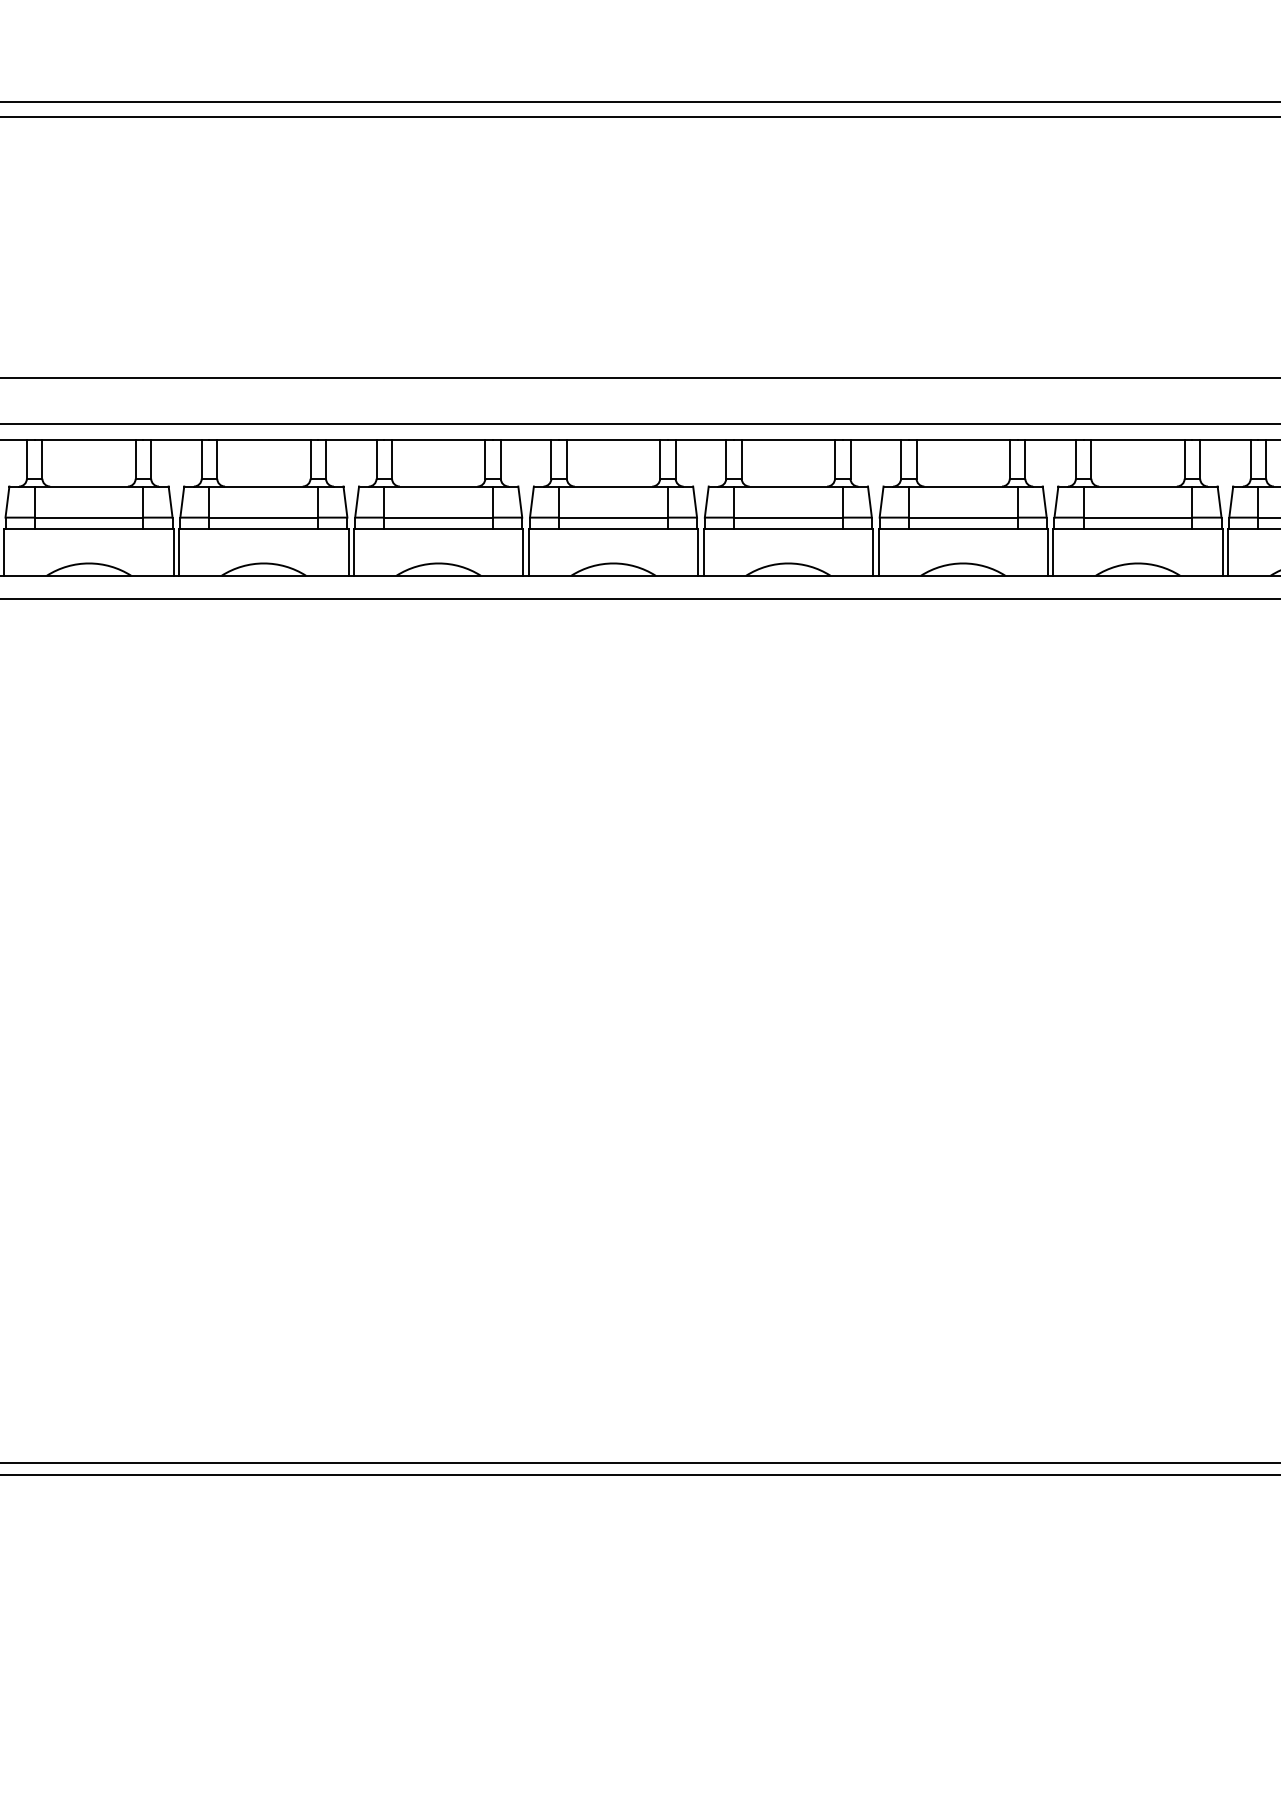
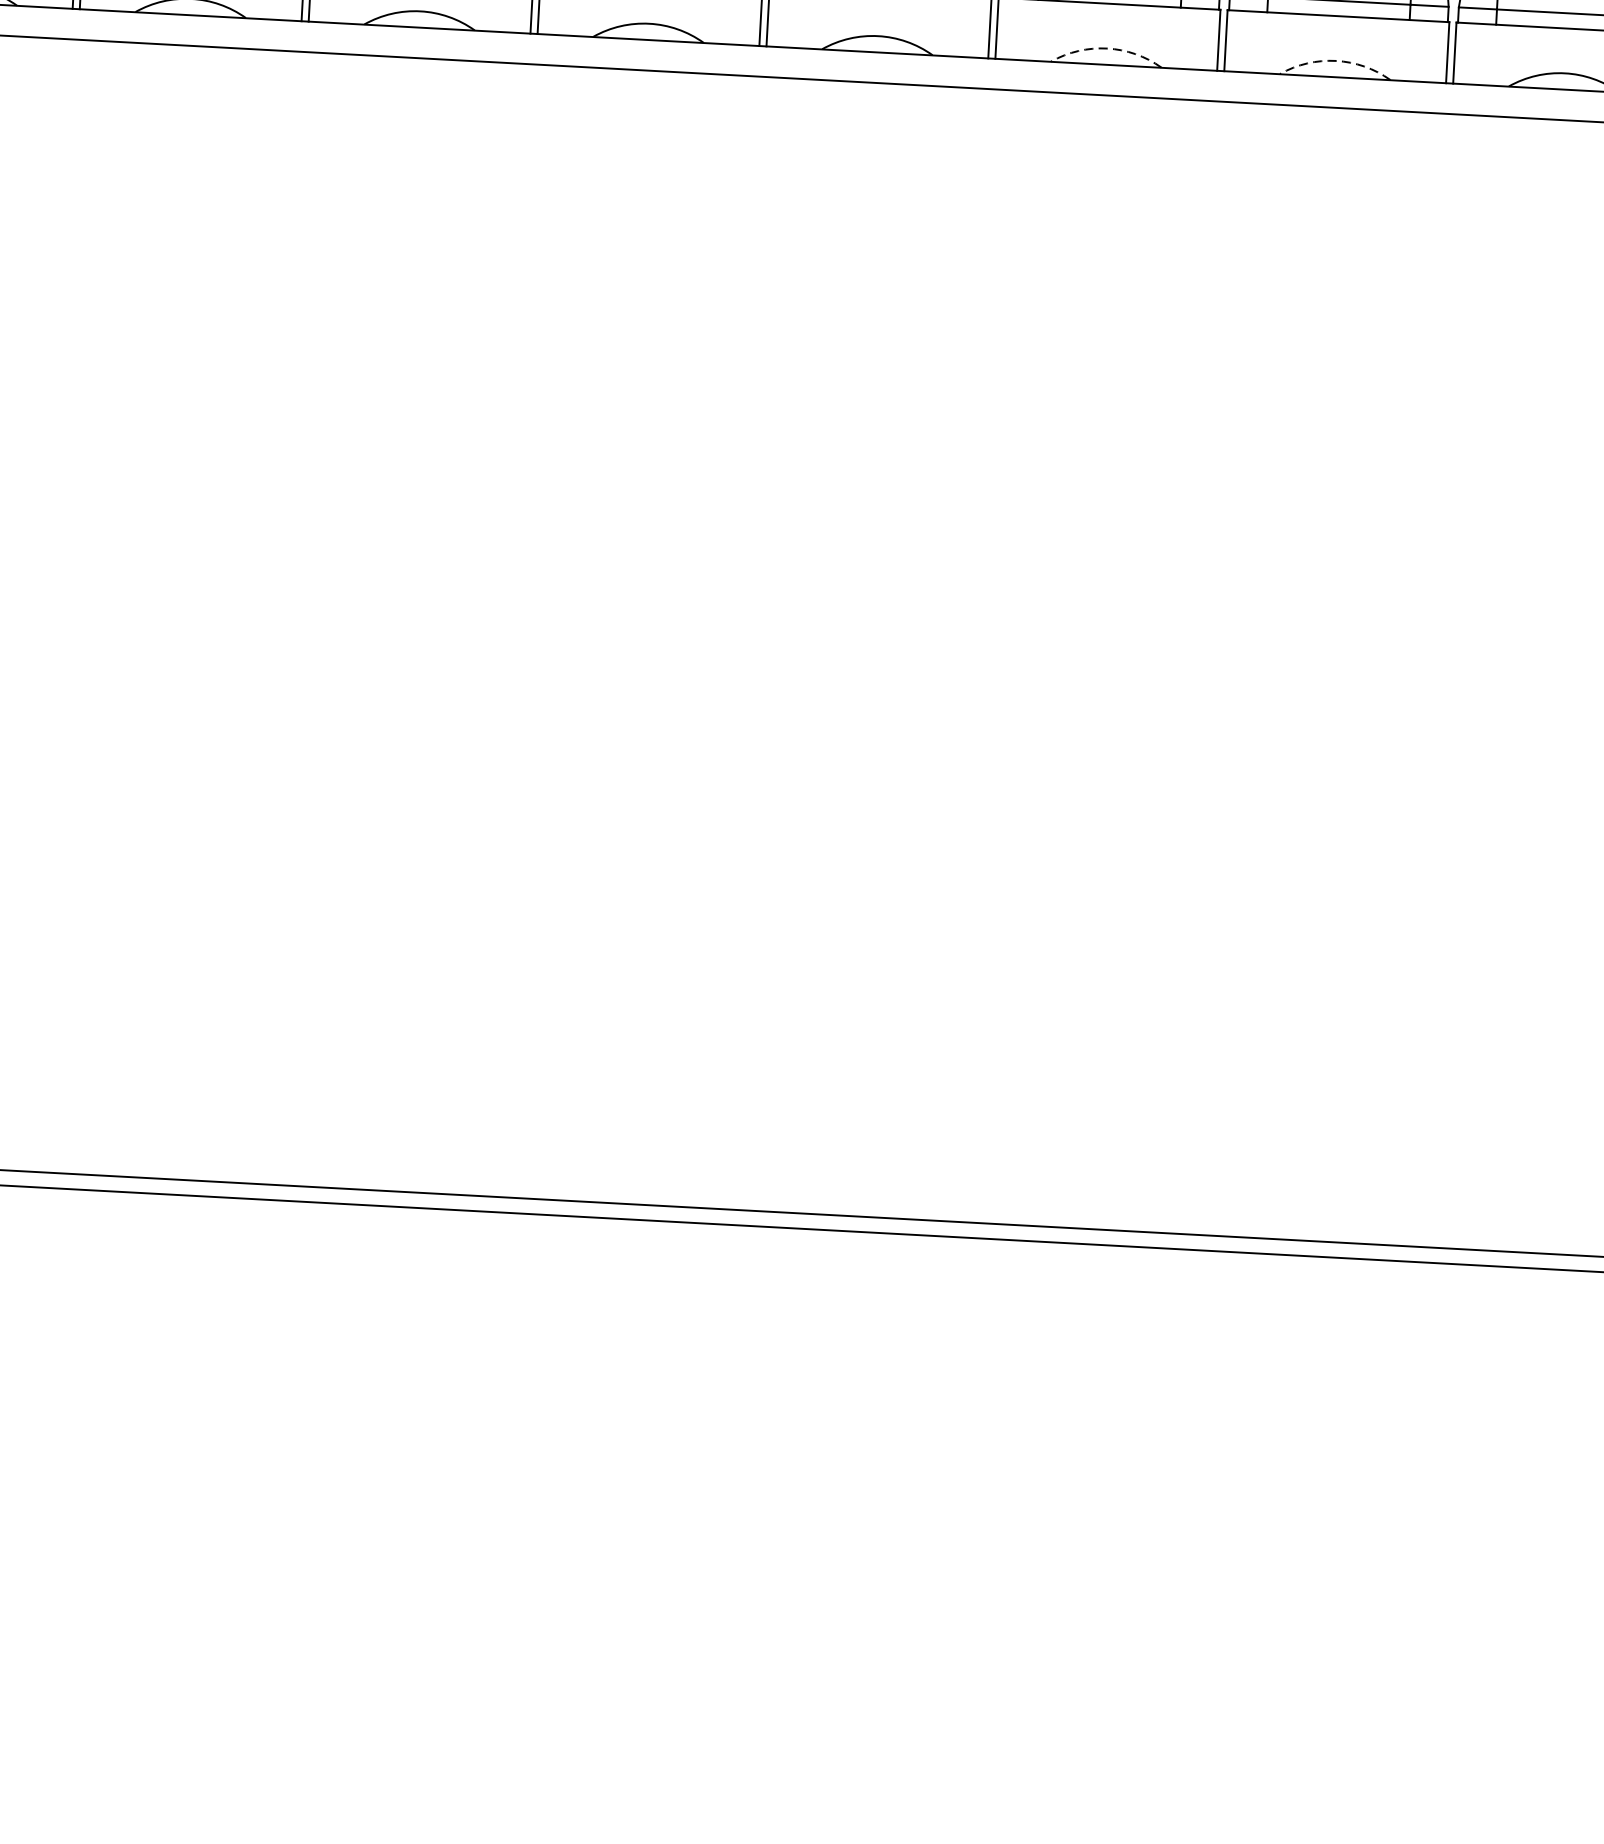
arc: (788, 563) -> (1107, 48), solid -> dashed
arc: (963, 563) -> (1336, 61), solid -> dashed

